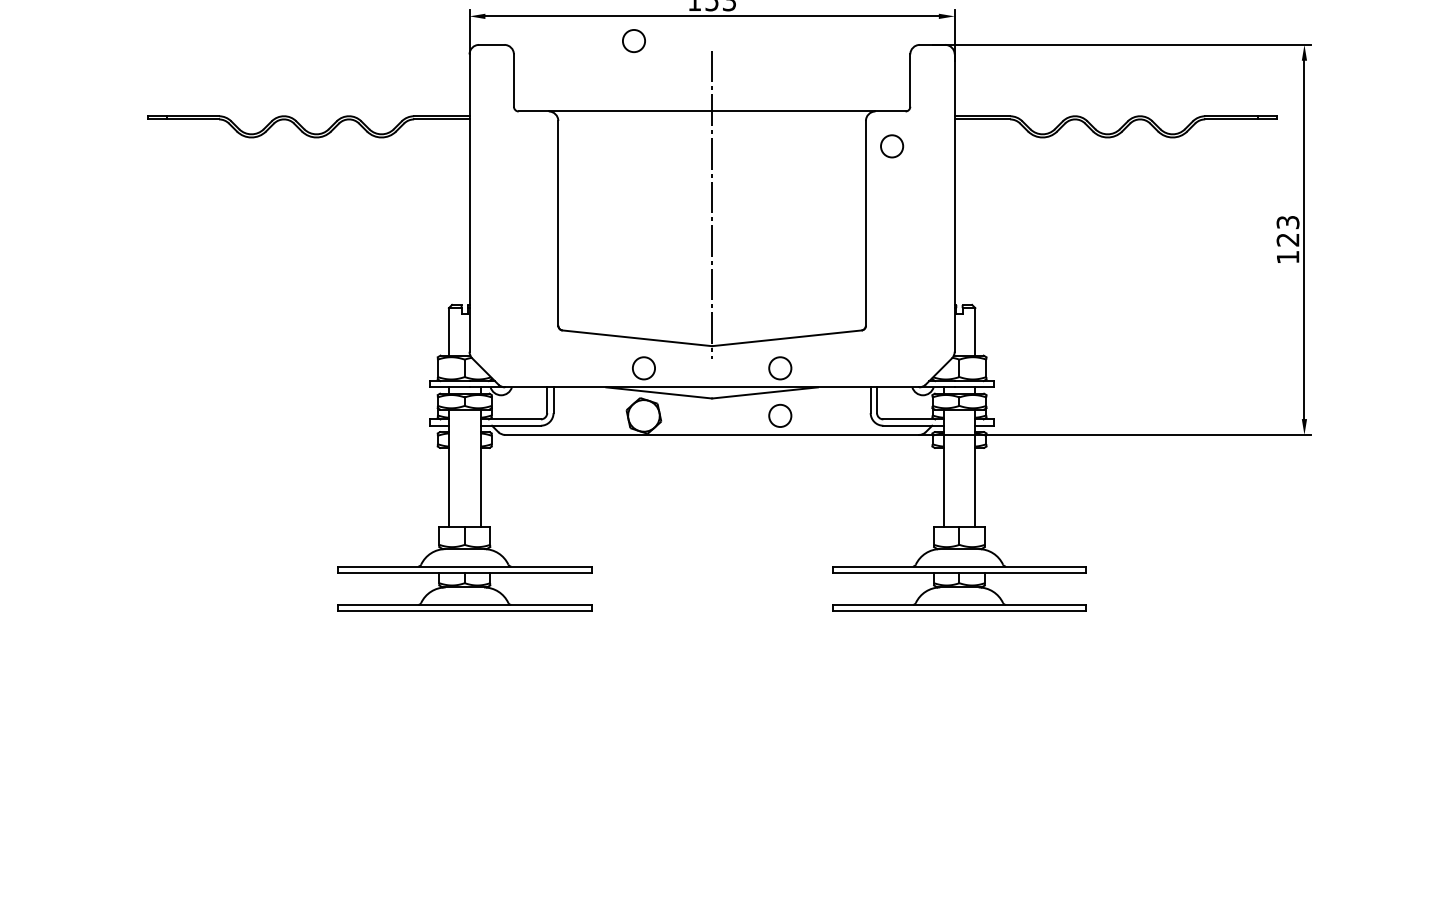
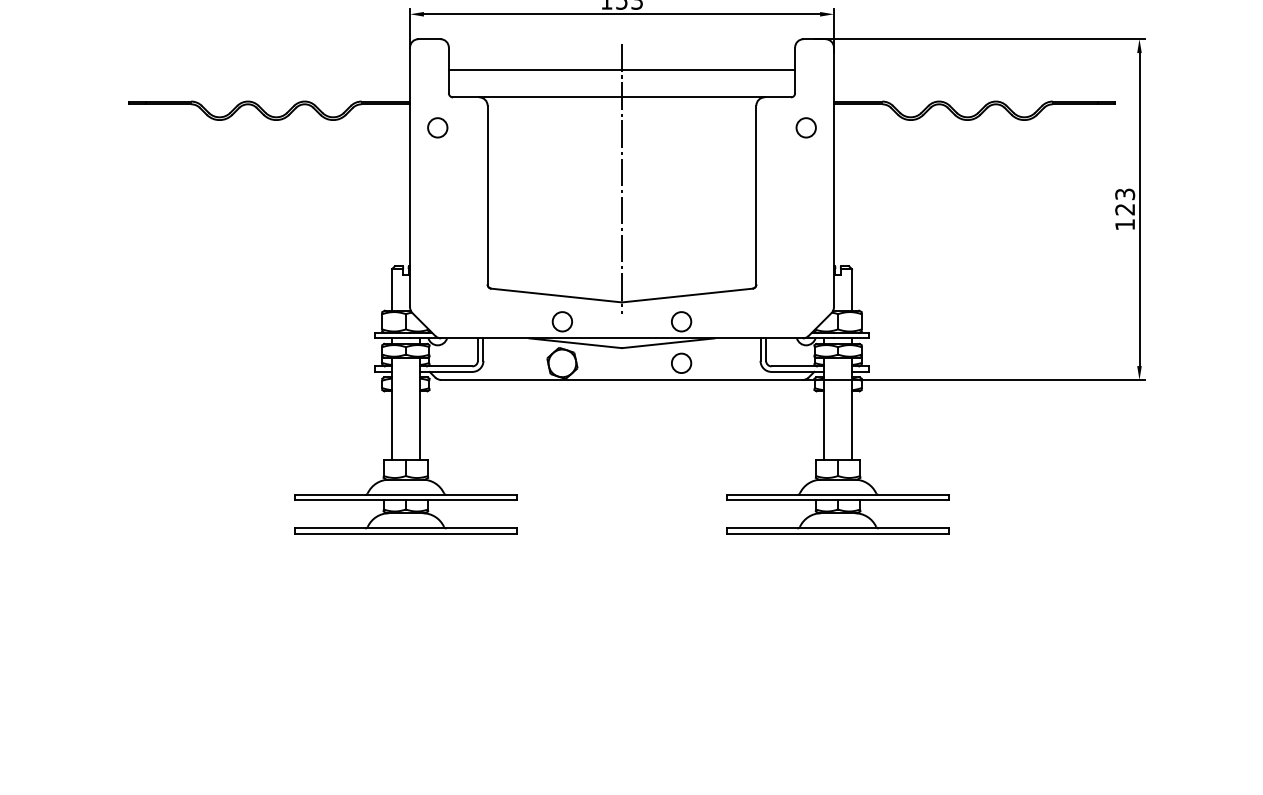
circle: (633, 40) -> (437, 127), moved
line: (711, 79) -> (621, 69), added
circle: (891, 145) -> (805, 127), moved

